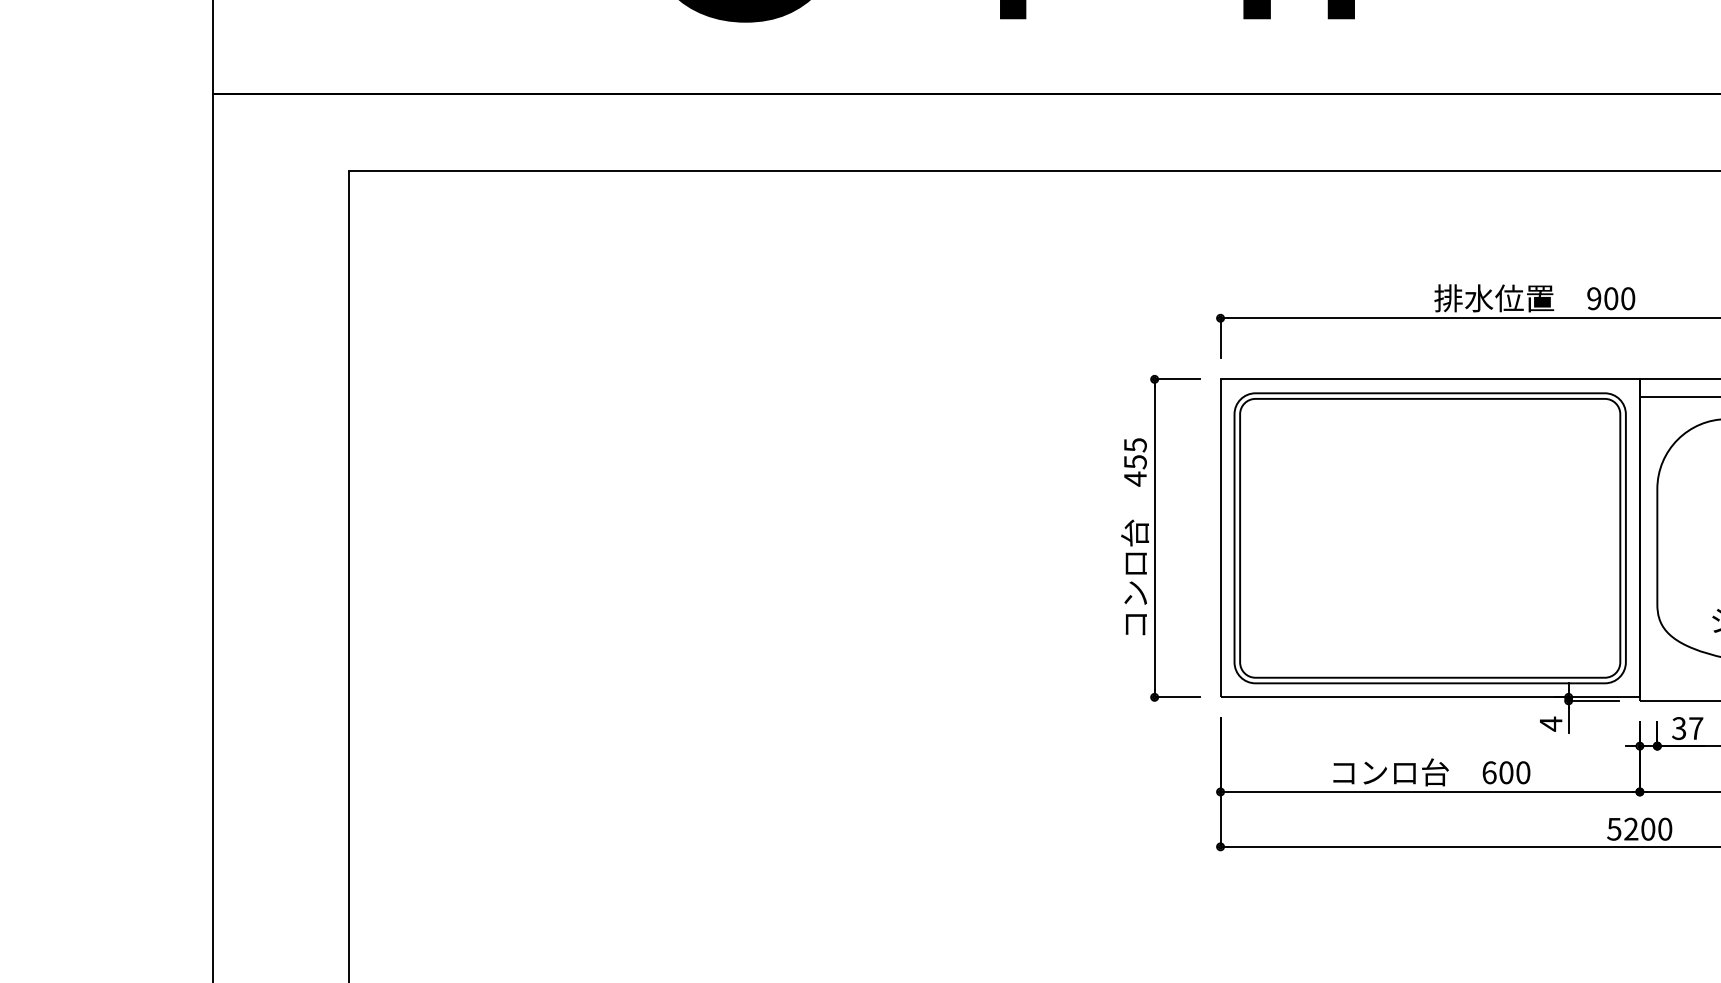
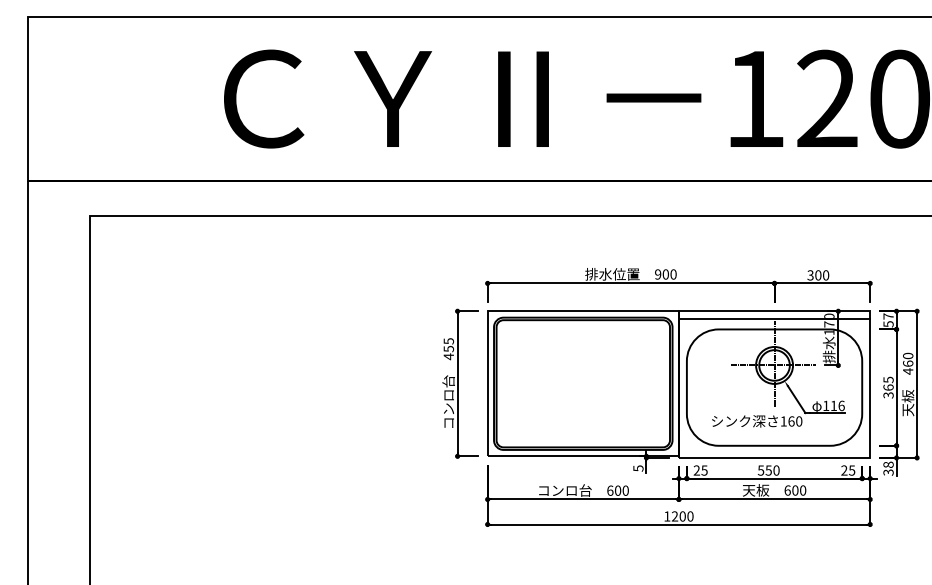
text: (1551, 724) -> (638, 468), 4 -> 5
text: (1687, 728) -> (700, 470), 37 -> 25
text: (1614, 829) -> (667, 516), 5200 -> 1200

